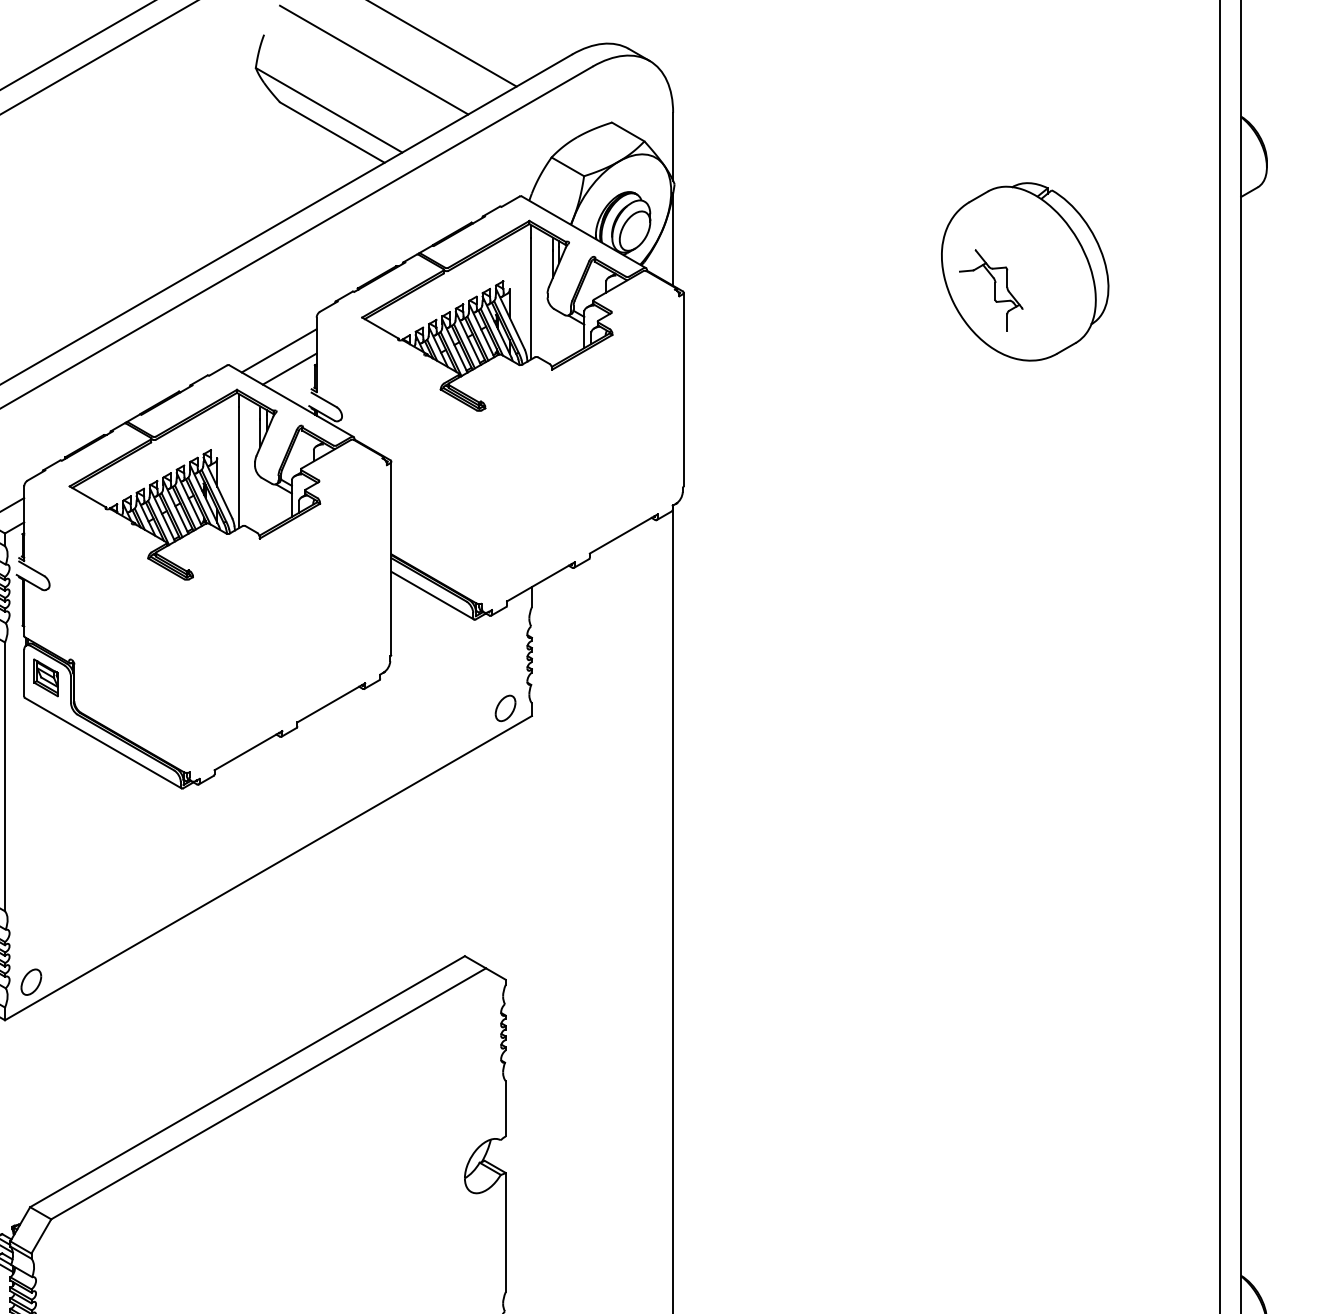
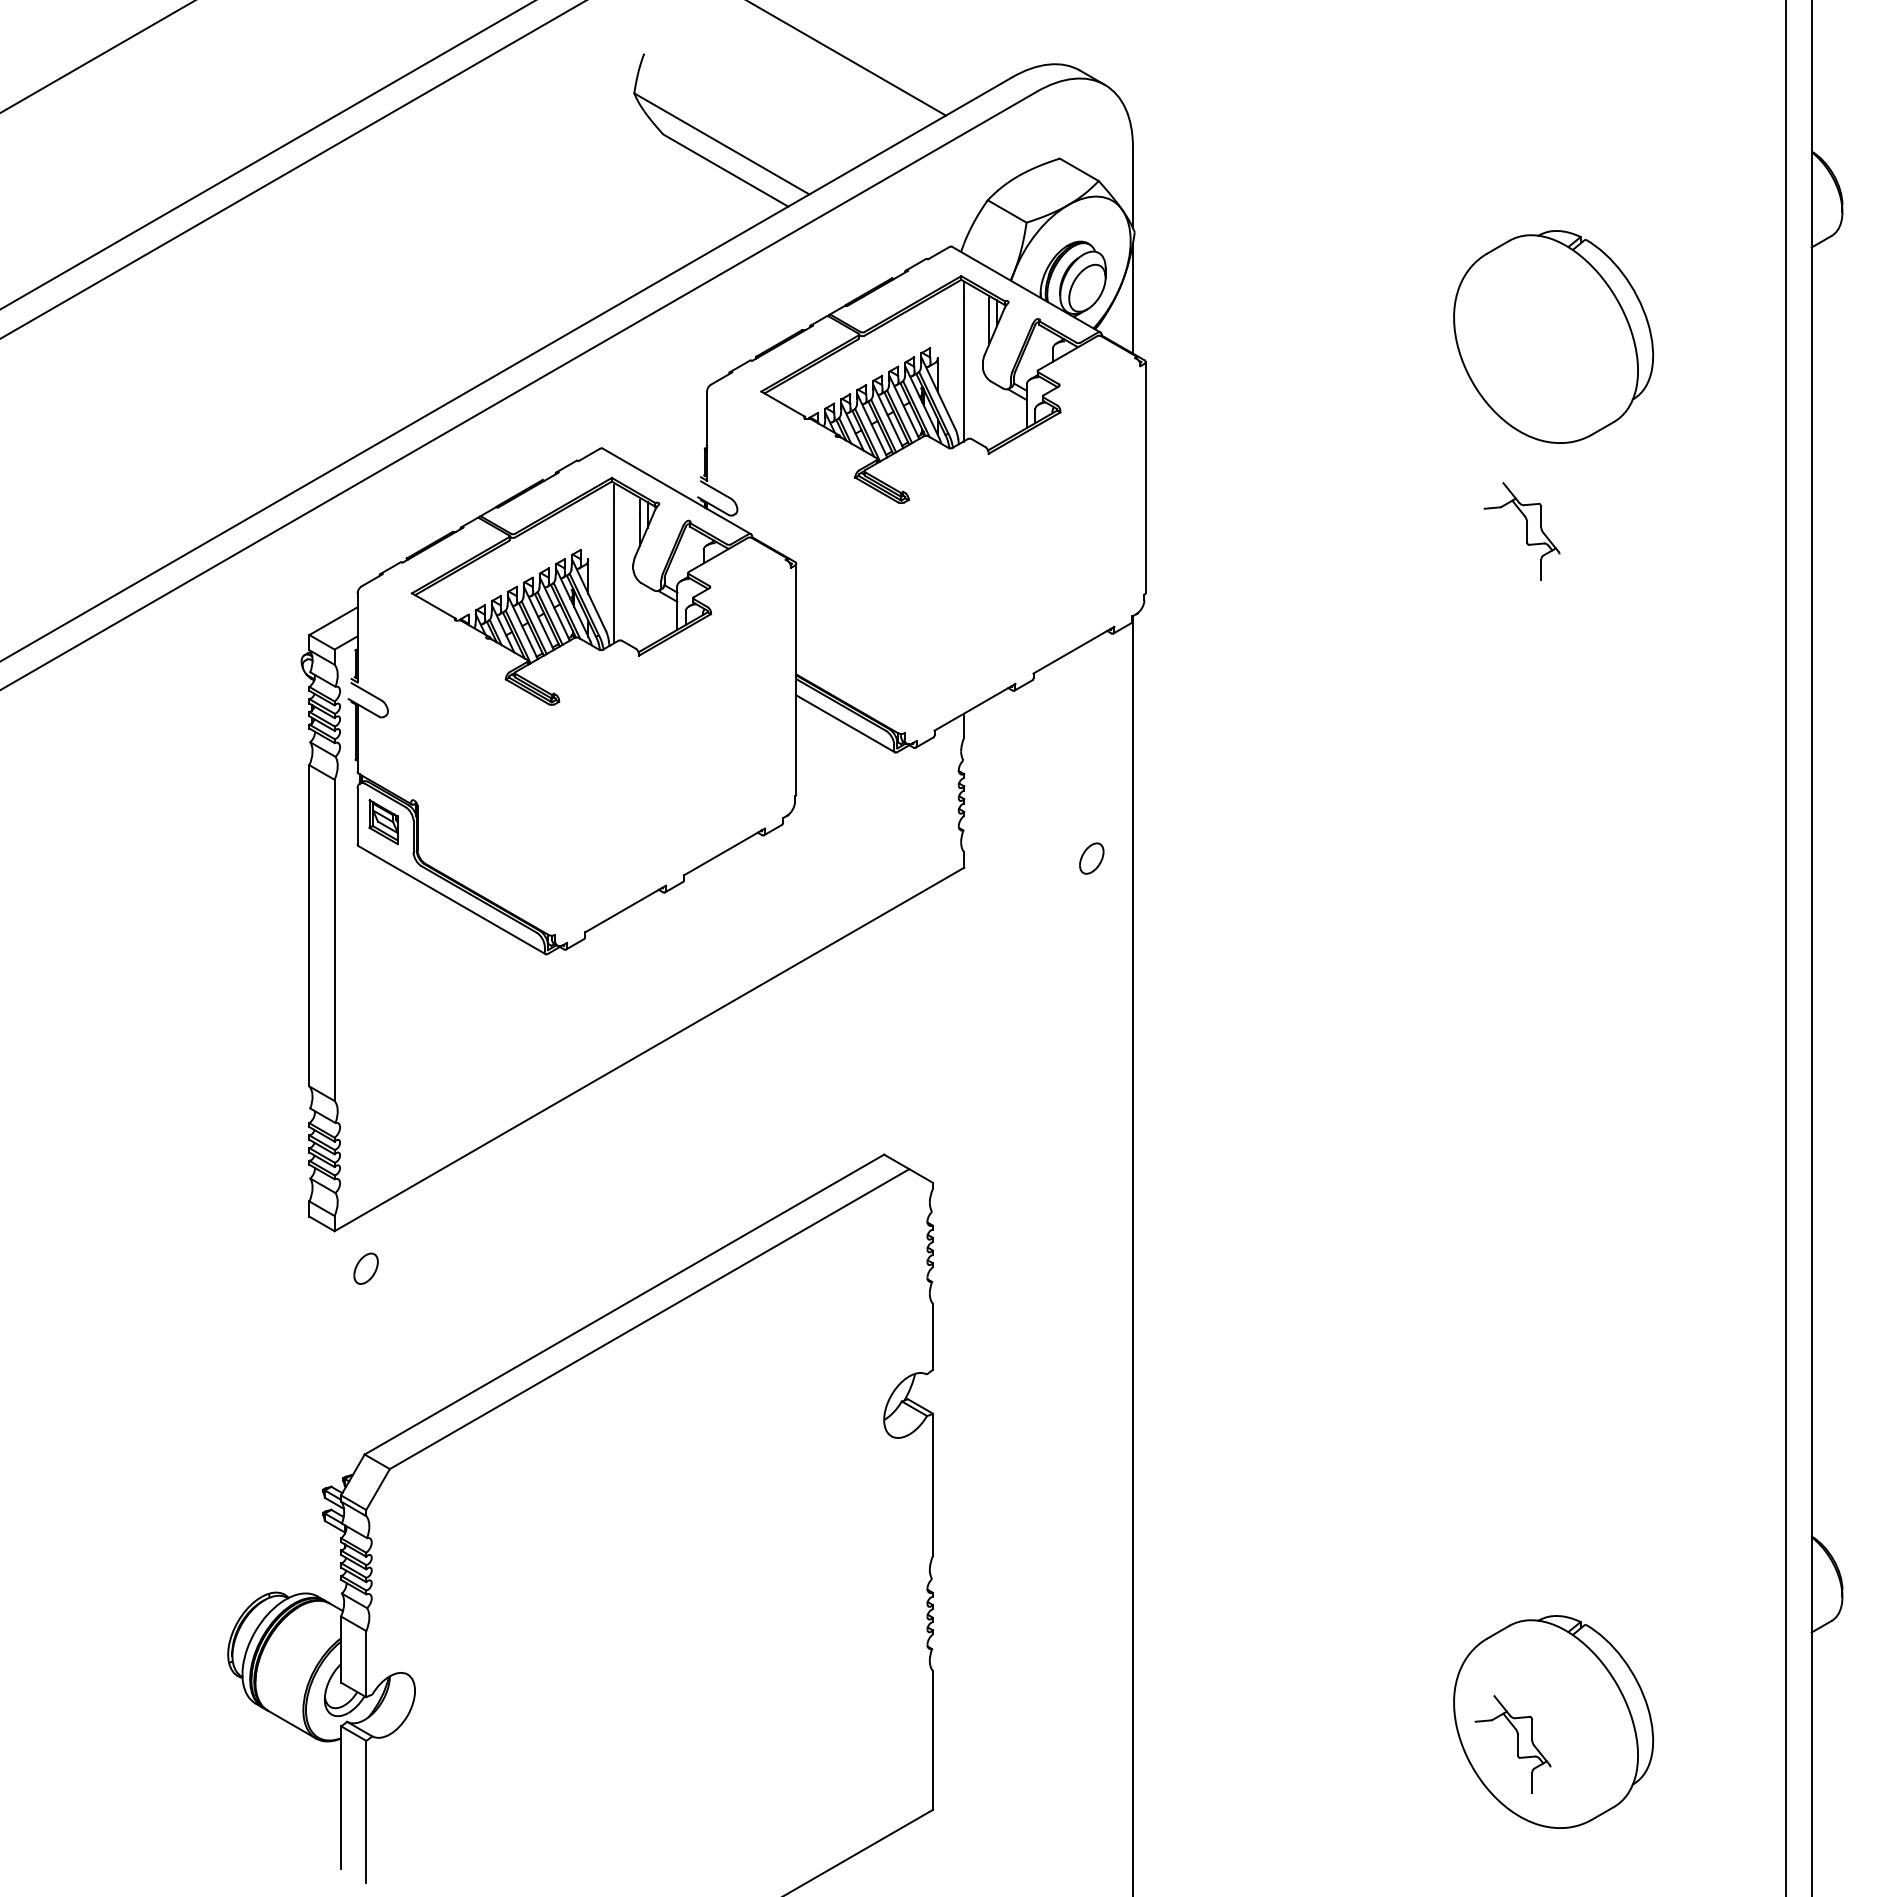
line: (373, 59) -> (775, 83), removed
part: (990, 290) -> (1521, 531), moved
line: (279, 350) -> (662, 431), removed
line: (289, 368) -> (674, 452), removed
part: (505, 708) -> (1091, 858), moved
part: (30, 982) -> (365, 1268), moved

